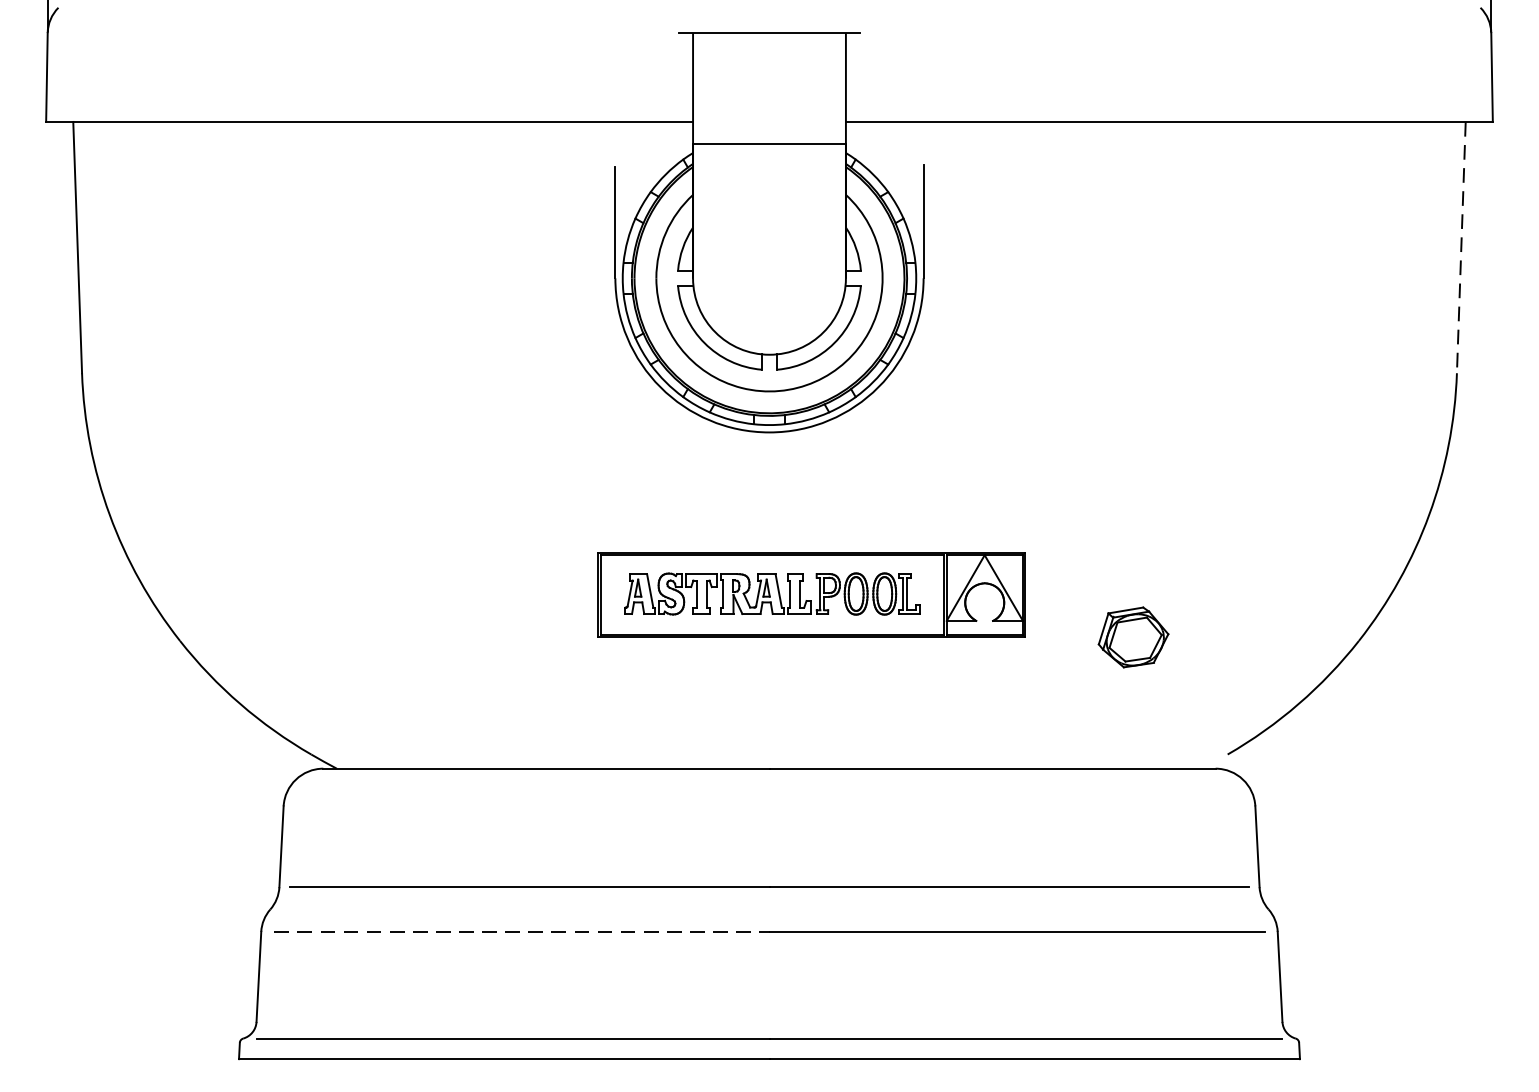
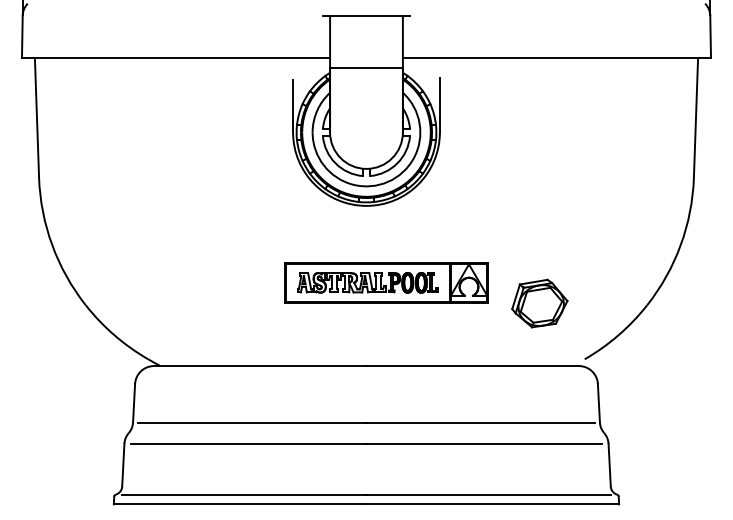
line: (1462, 246) -> (696, 117), dashed -> solid
part: (1132, 637) -> (539, 303), size x1.67
line: (521, 931) -> (248, 443), dashed -> solid

